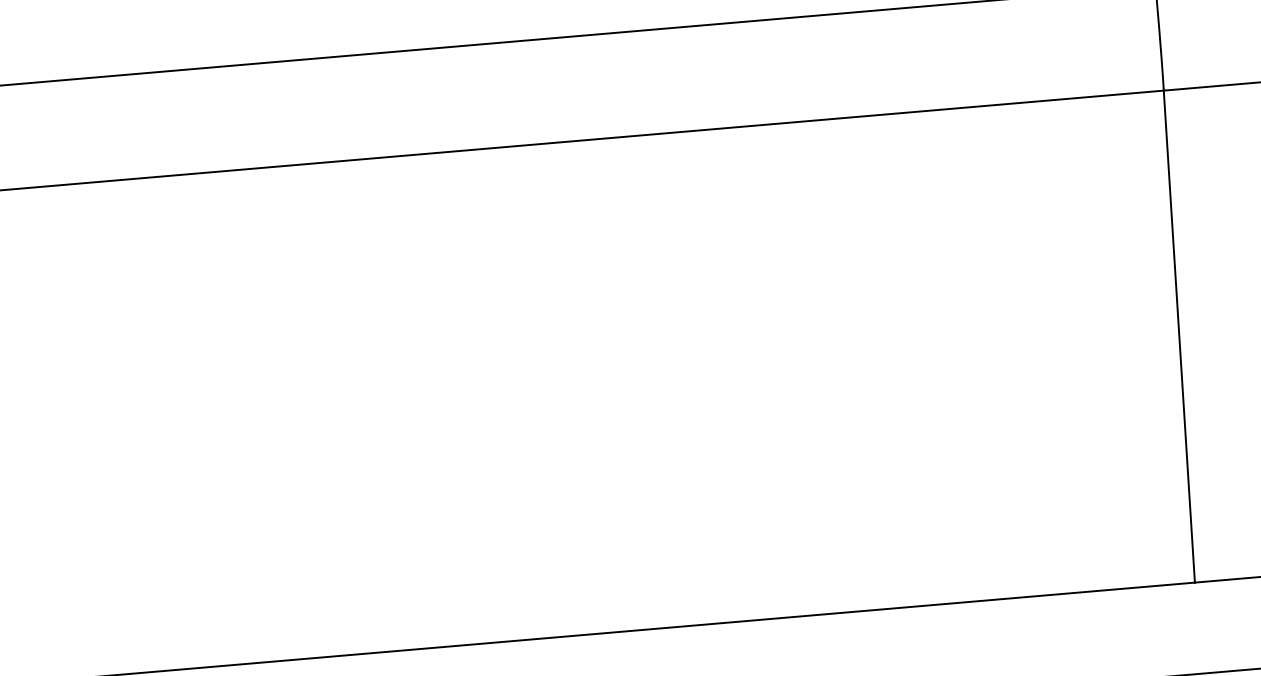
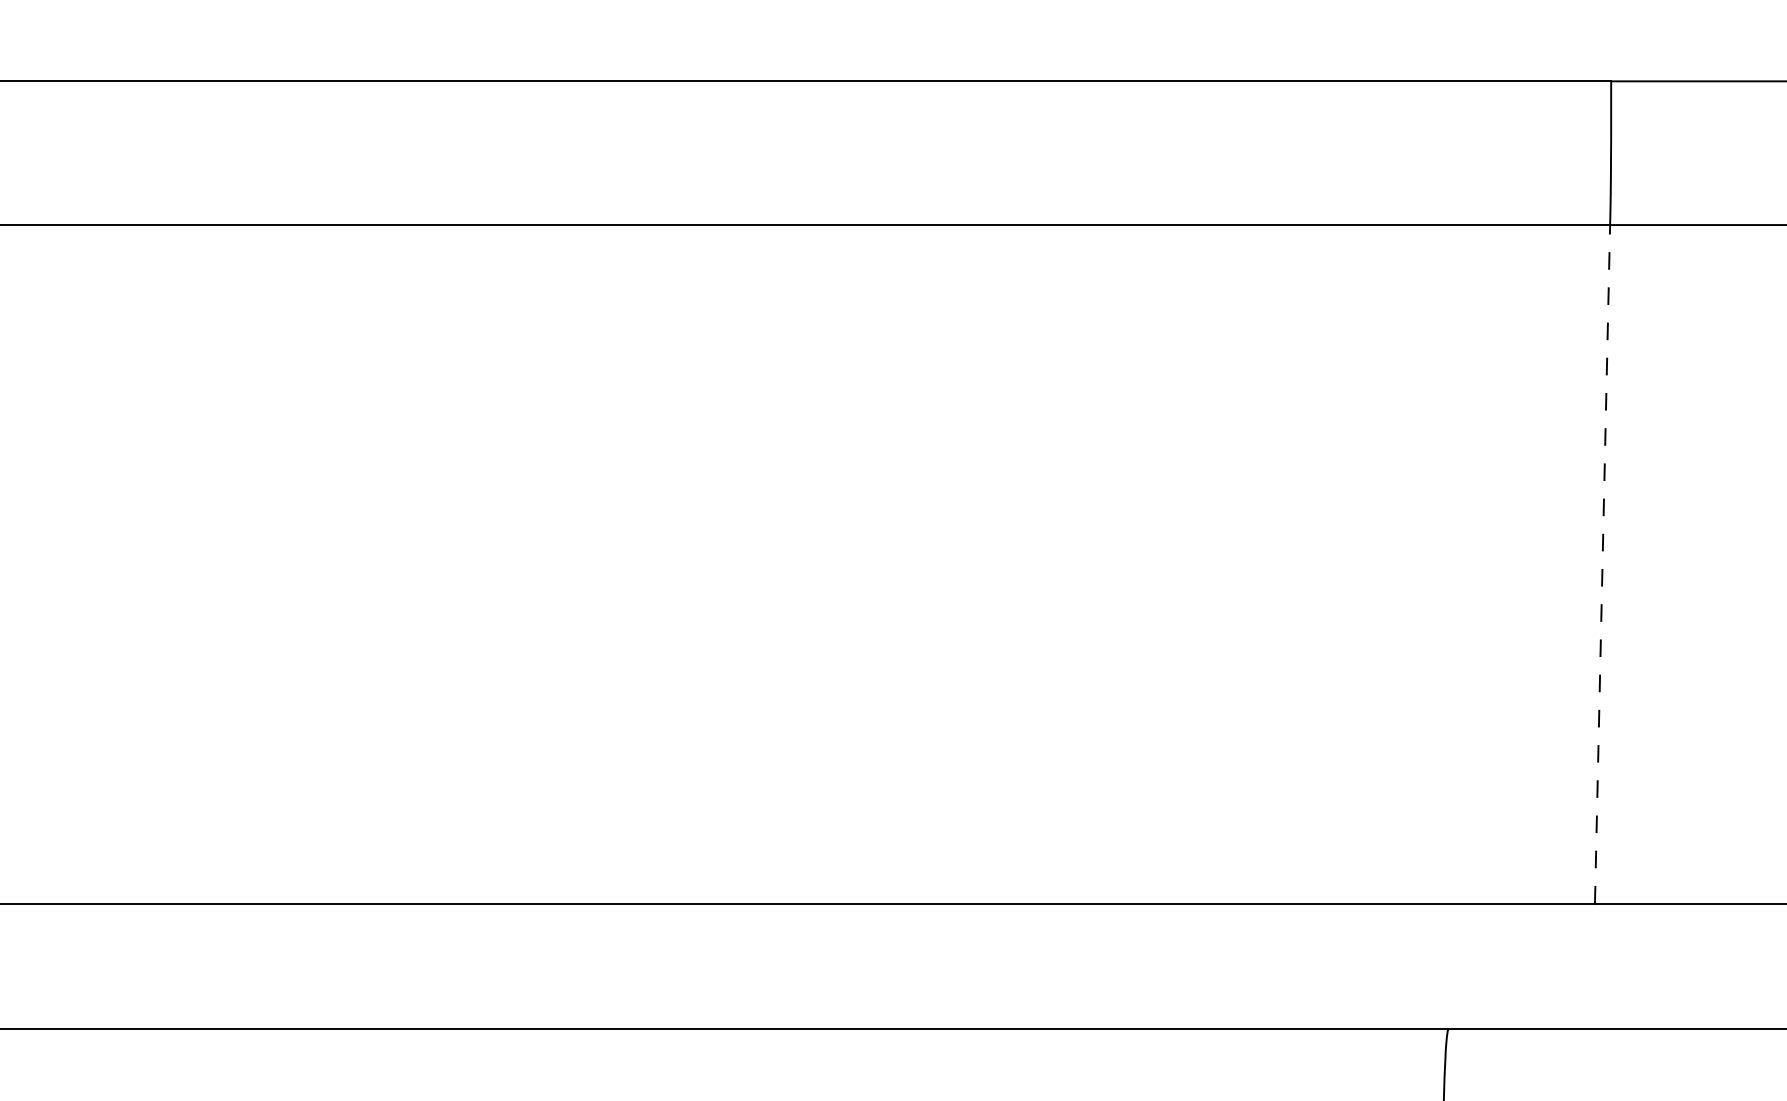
line: (1179, 336) -> (1602, 563), solid -> dashed

